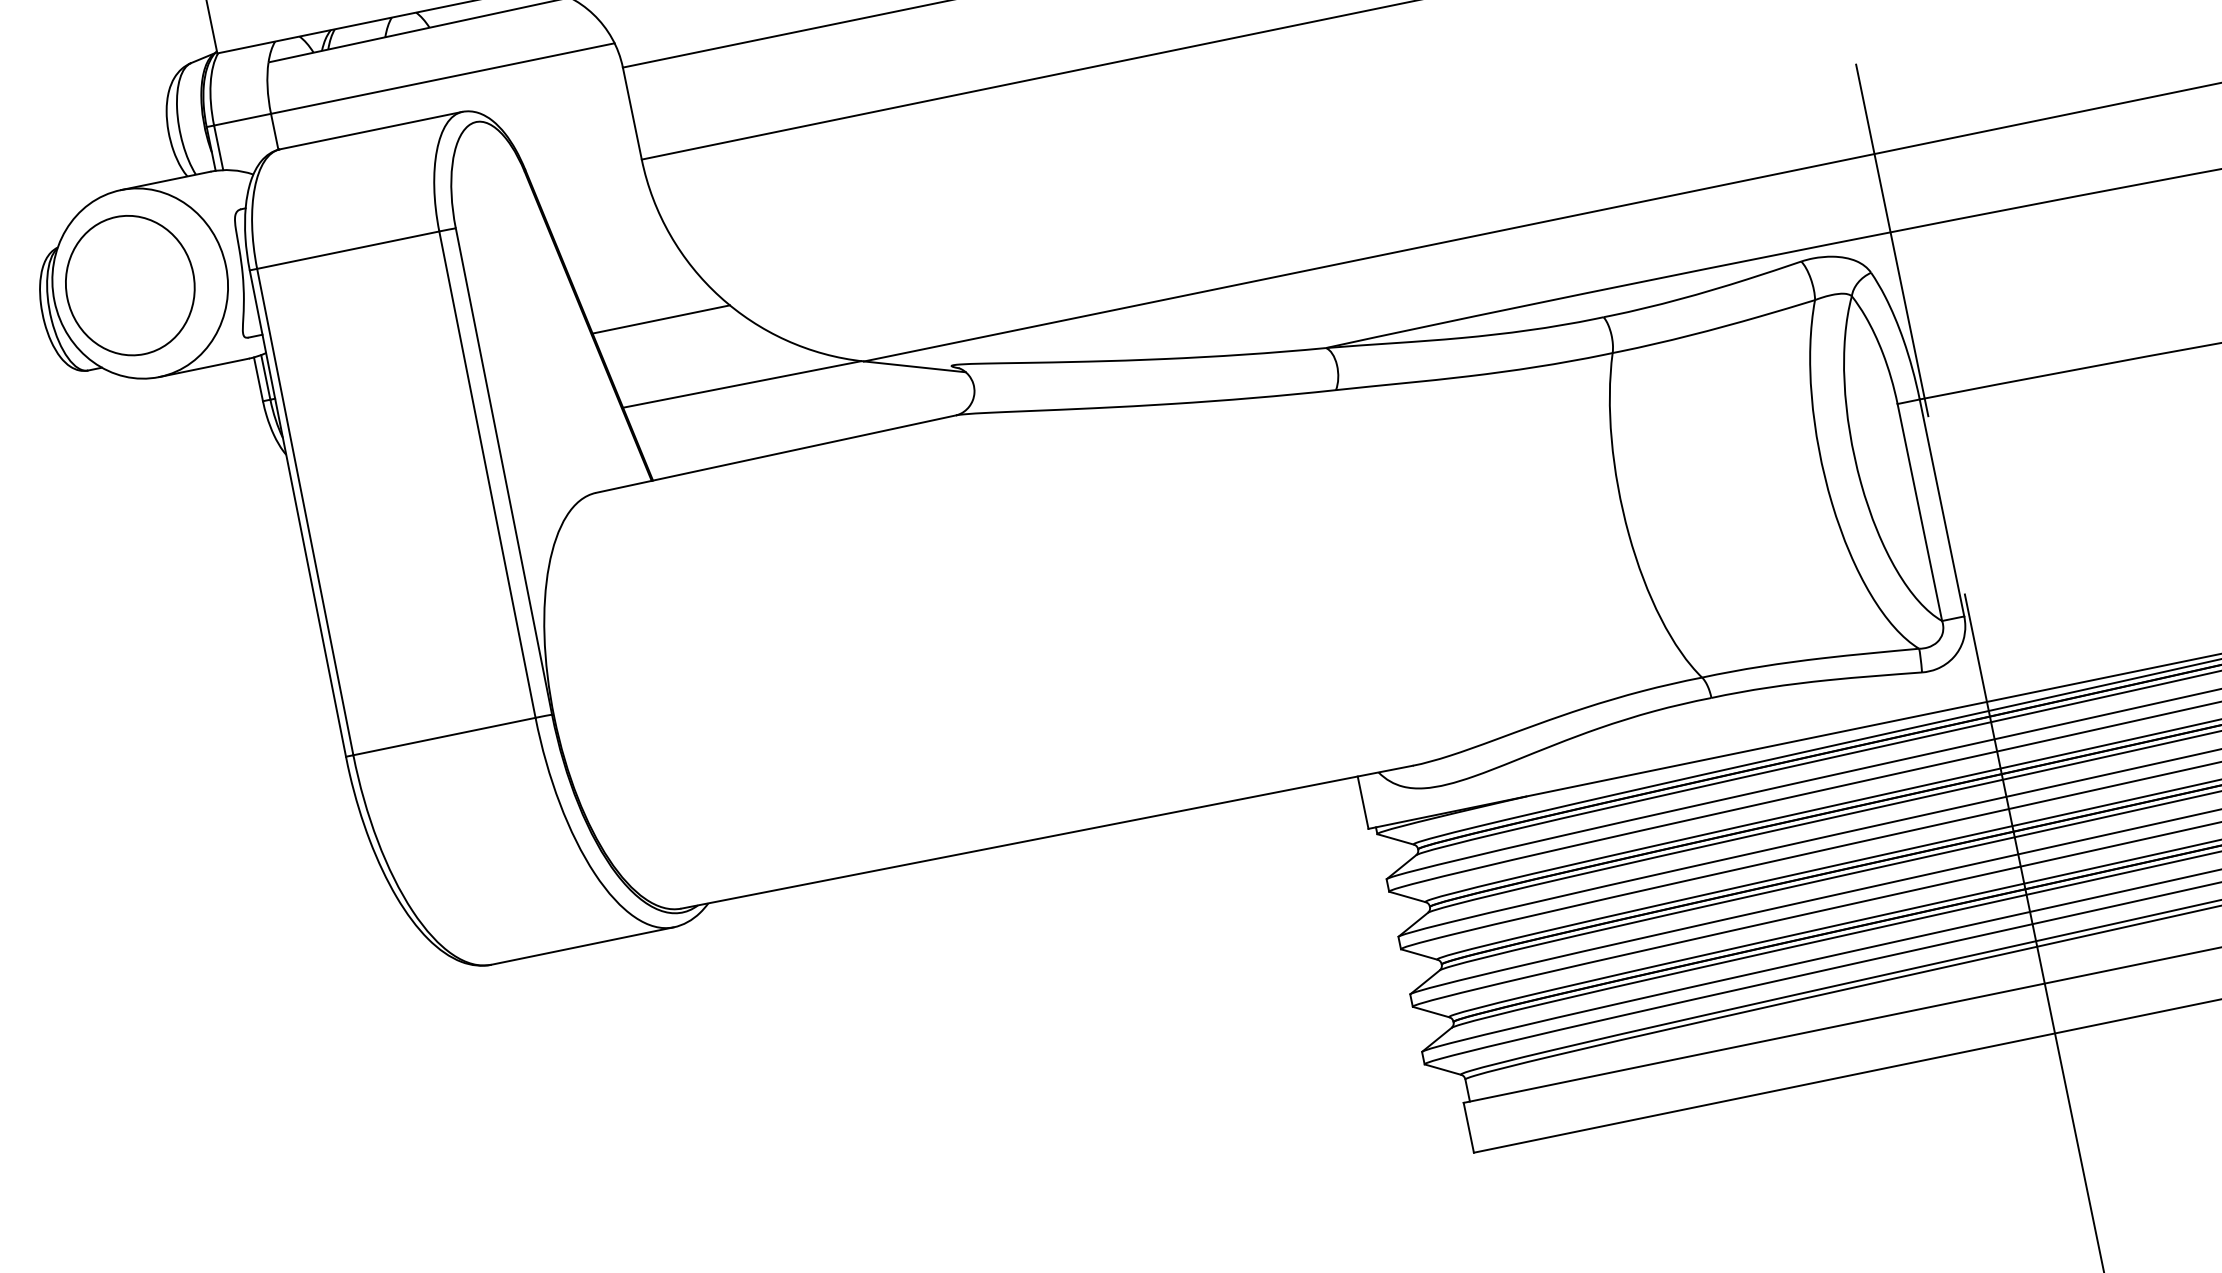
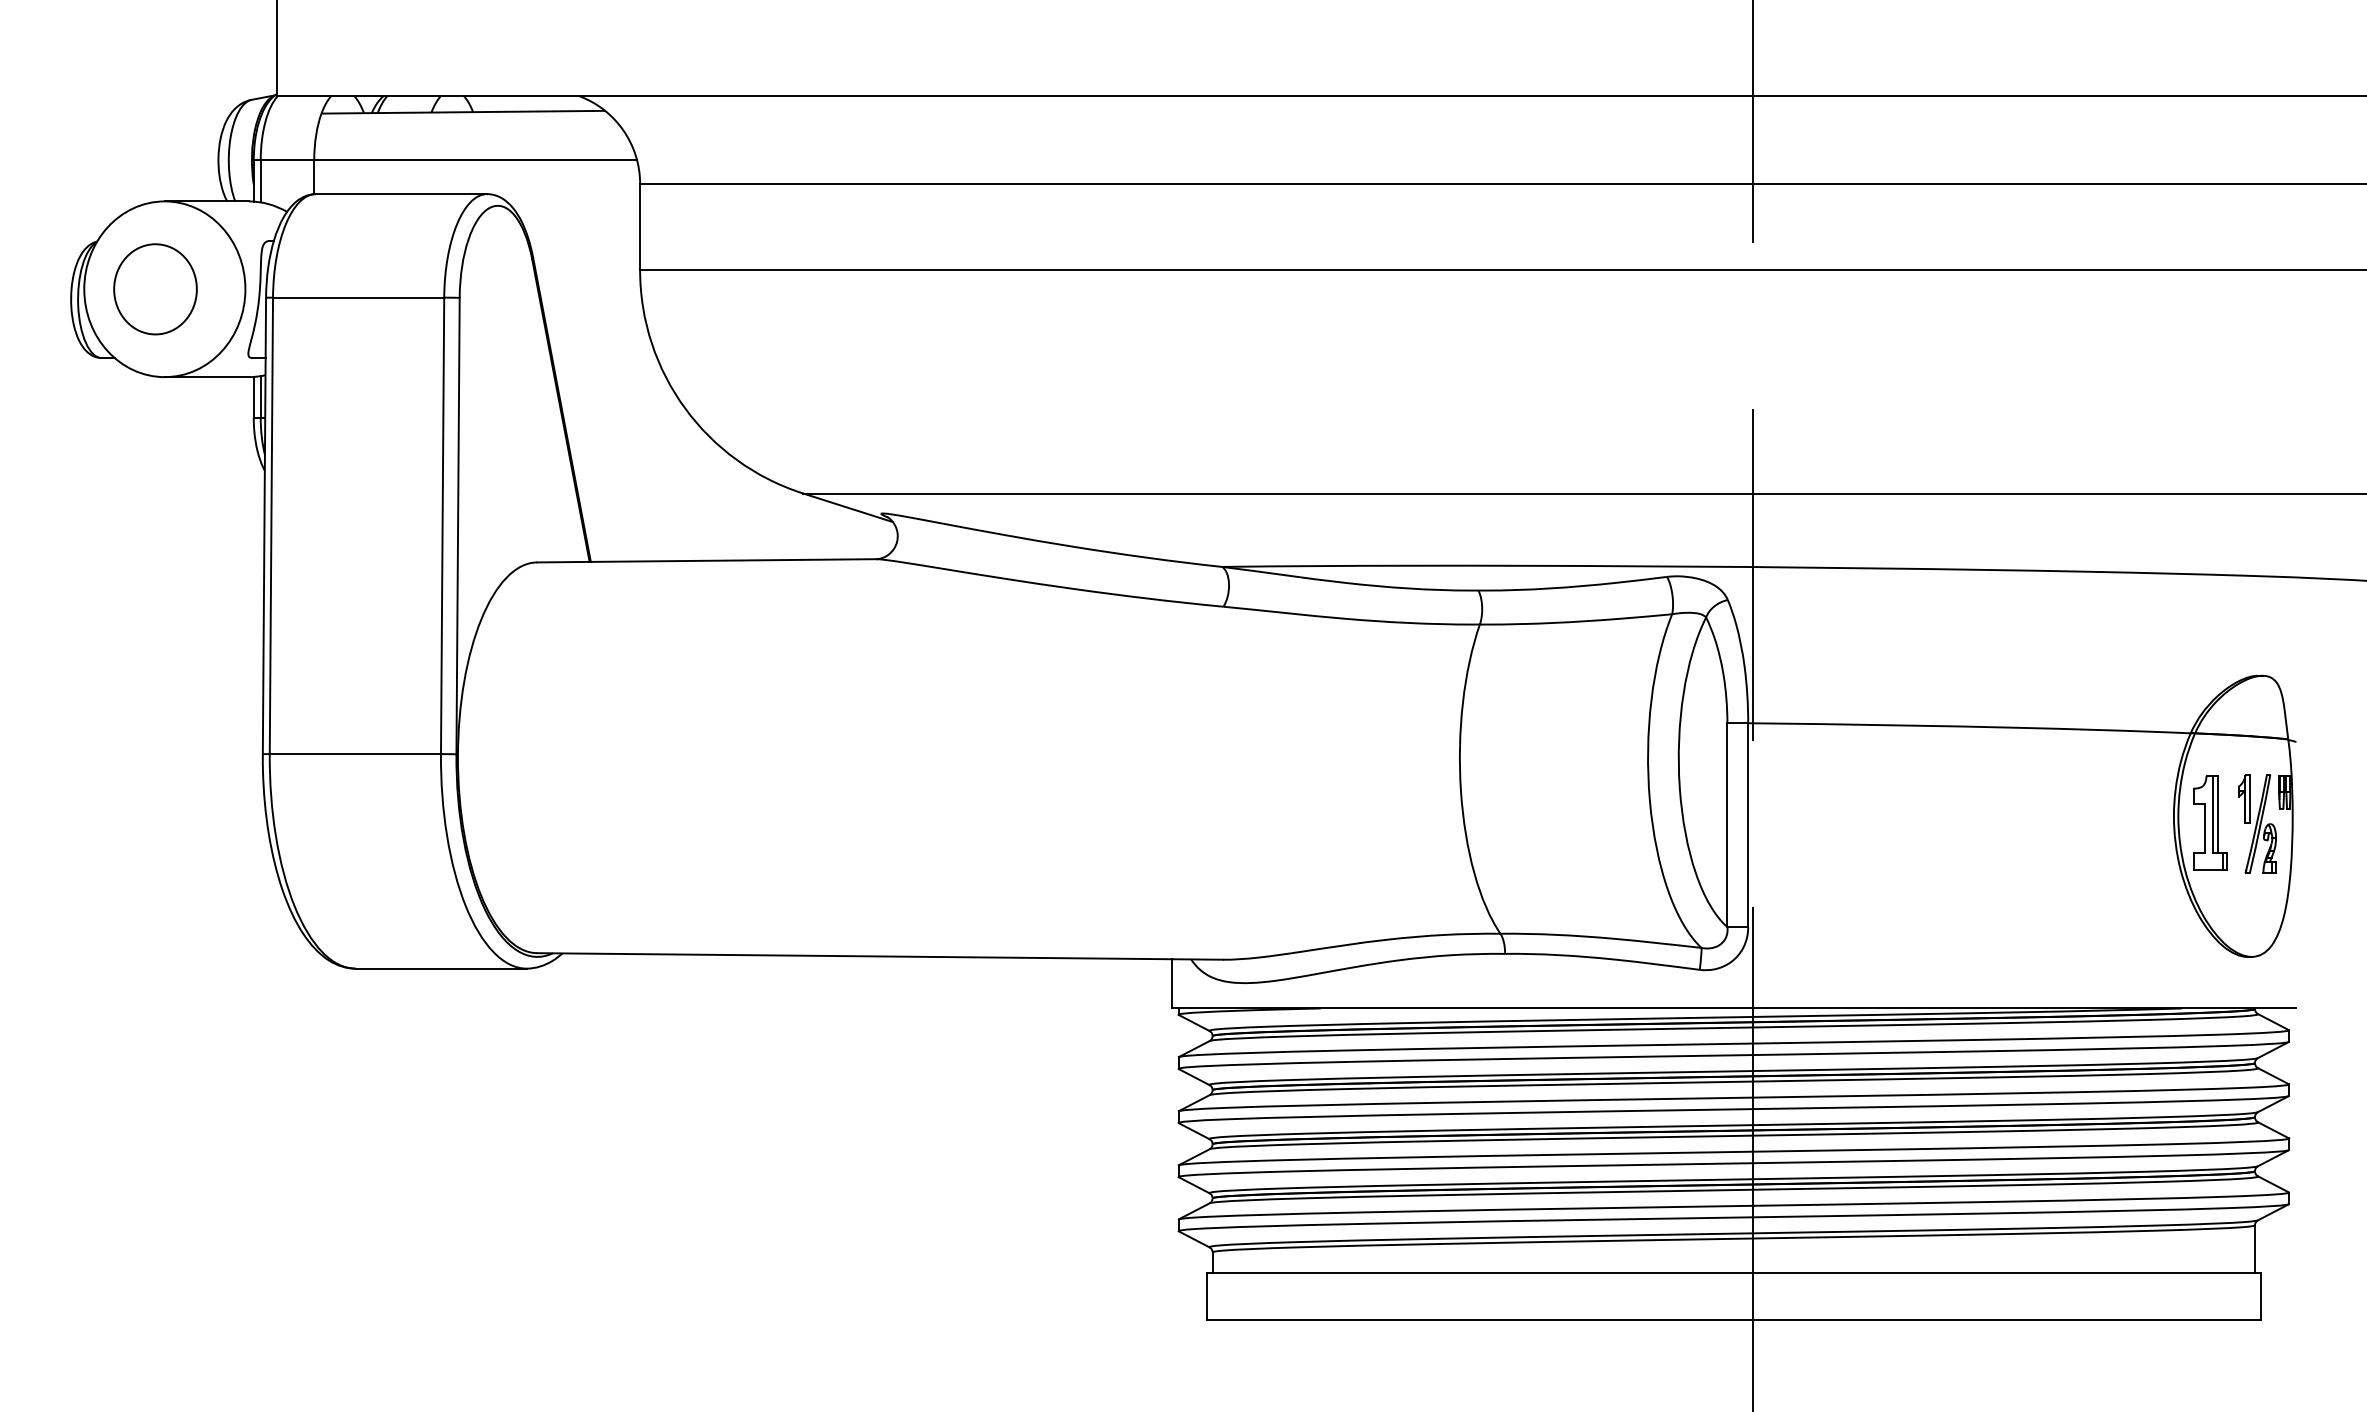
part: (130, 285) -> (155, 289), size x0.7
line: (660, 320) -> (627, 418), removed
line: (742, 384) -> (689, 491), removed

